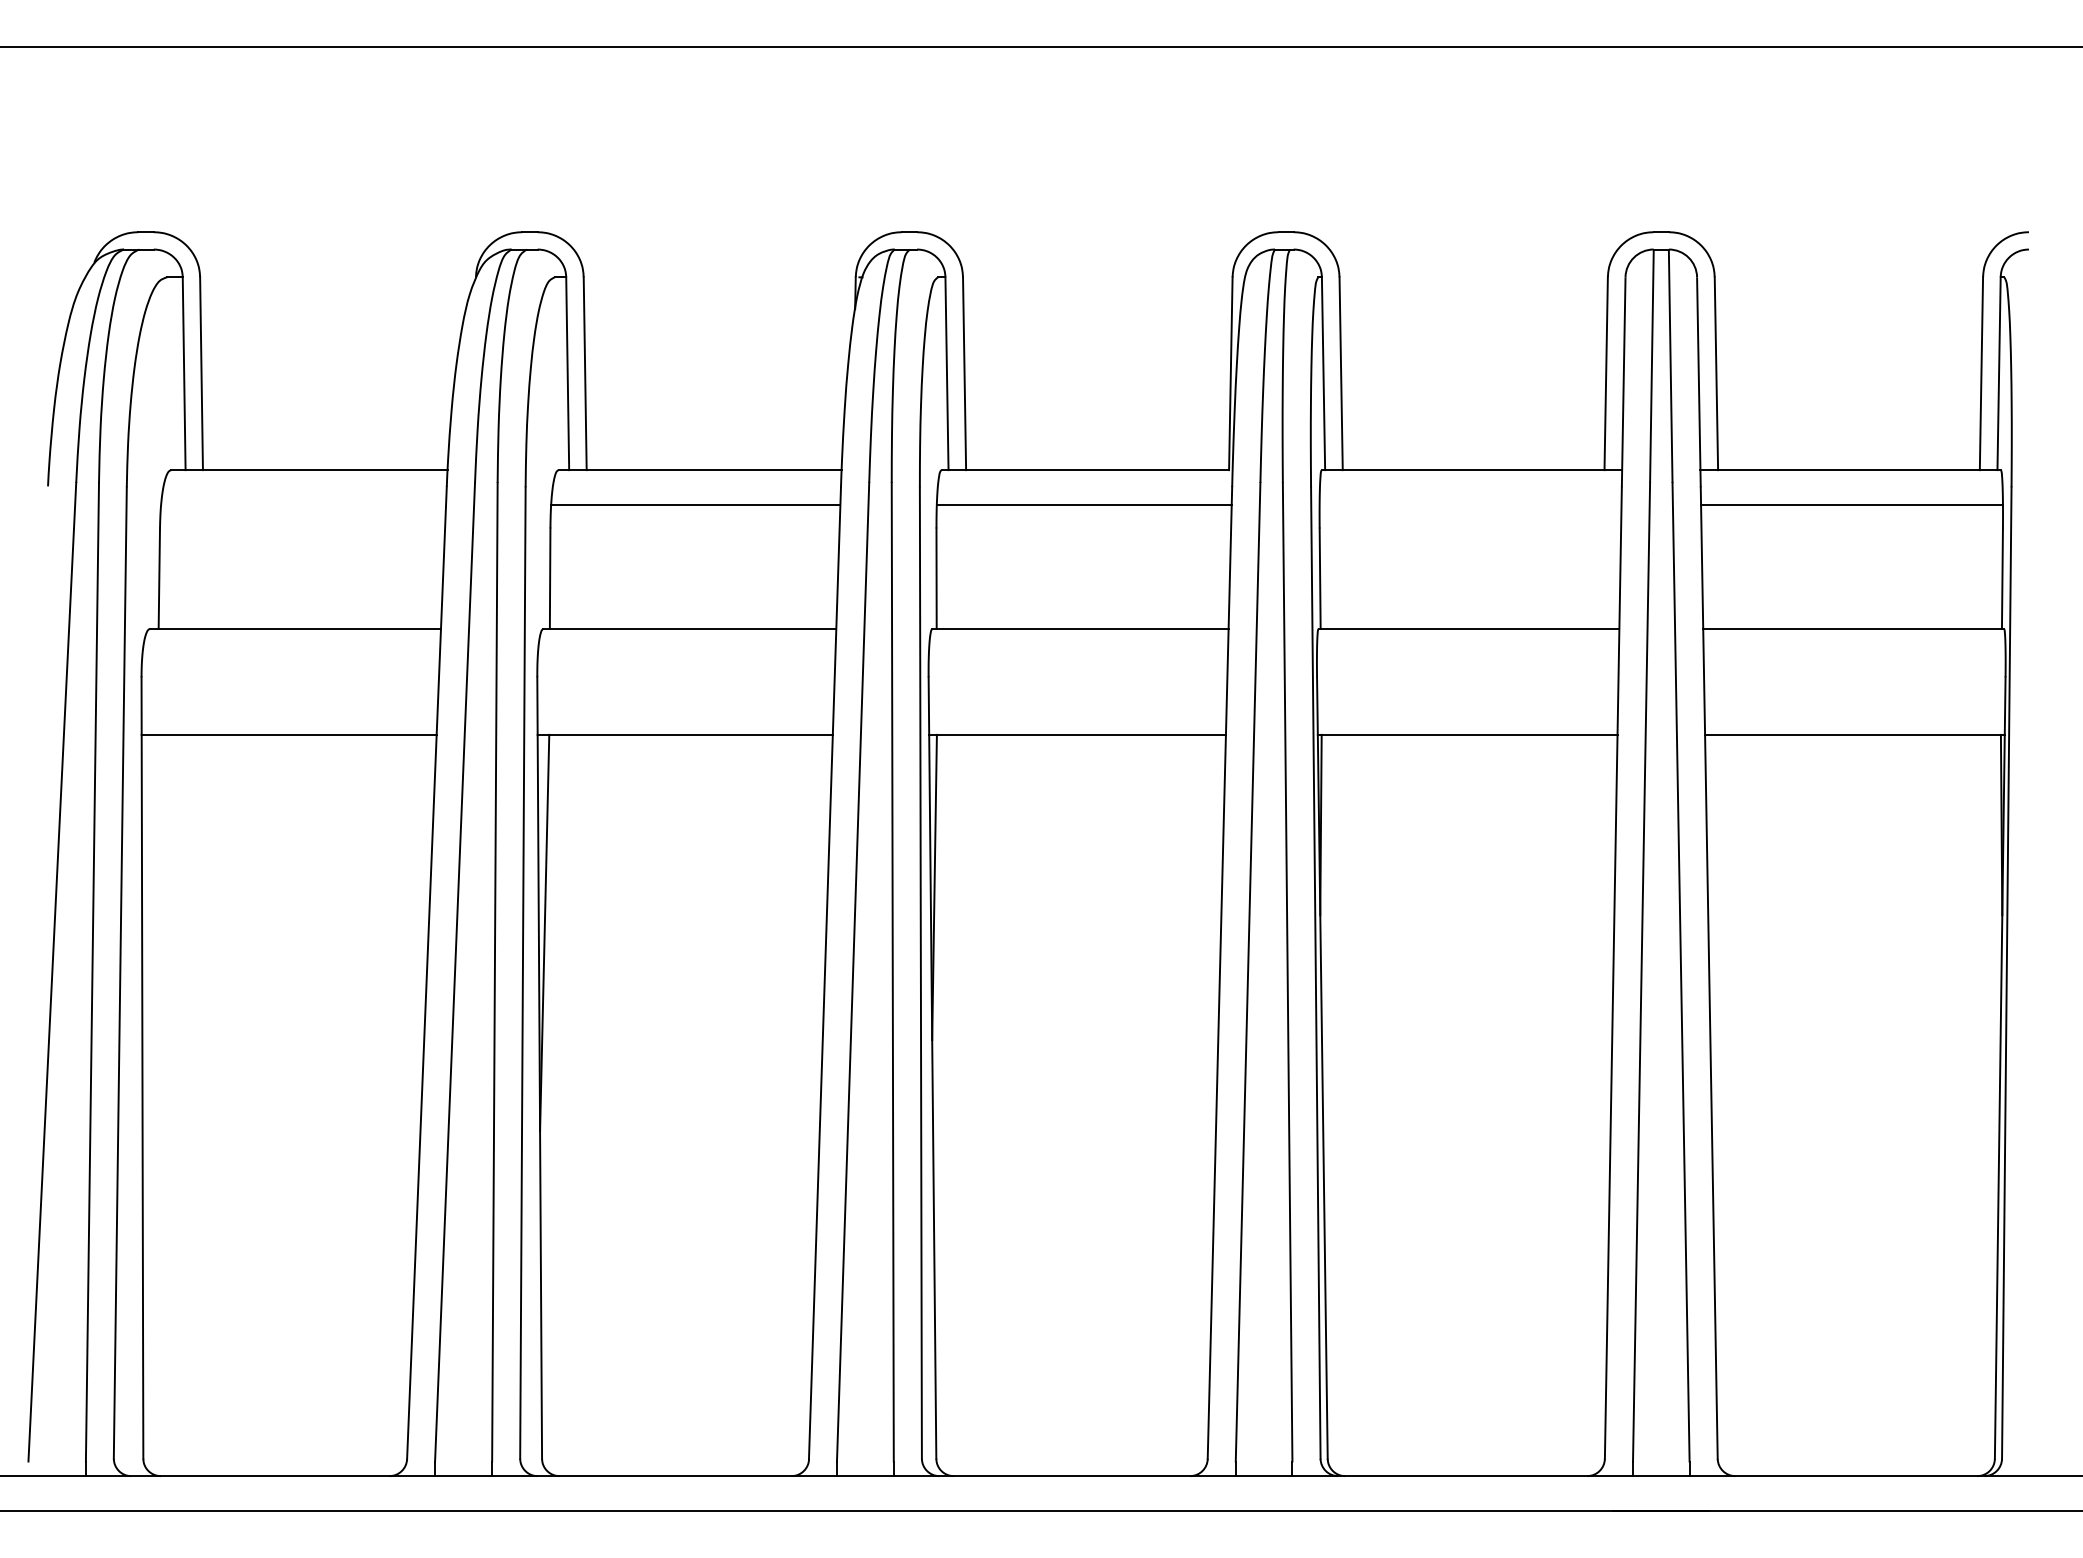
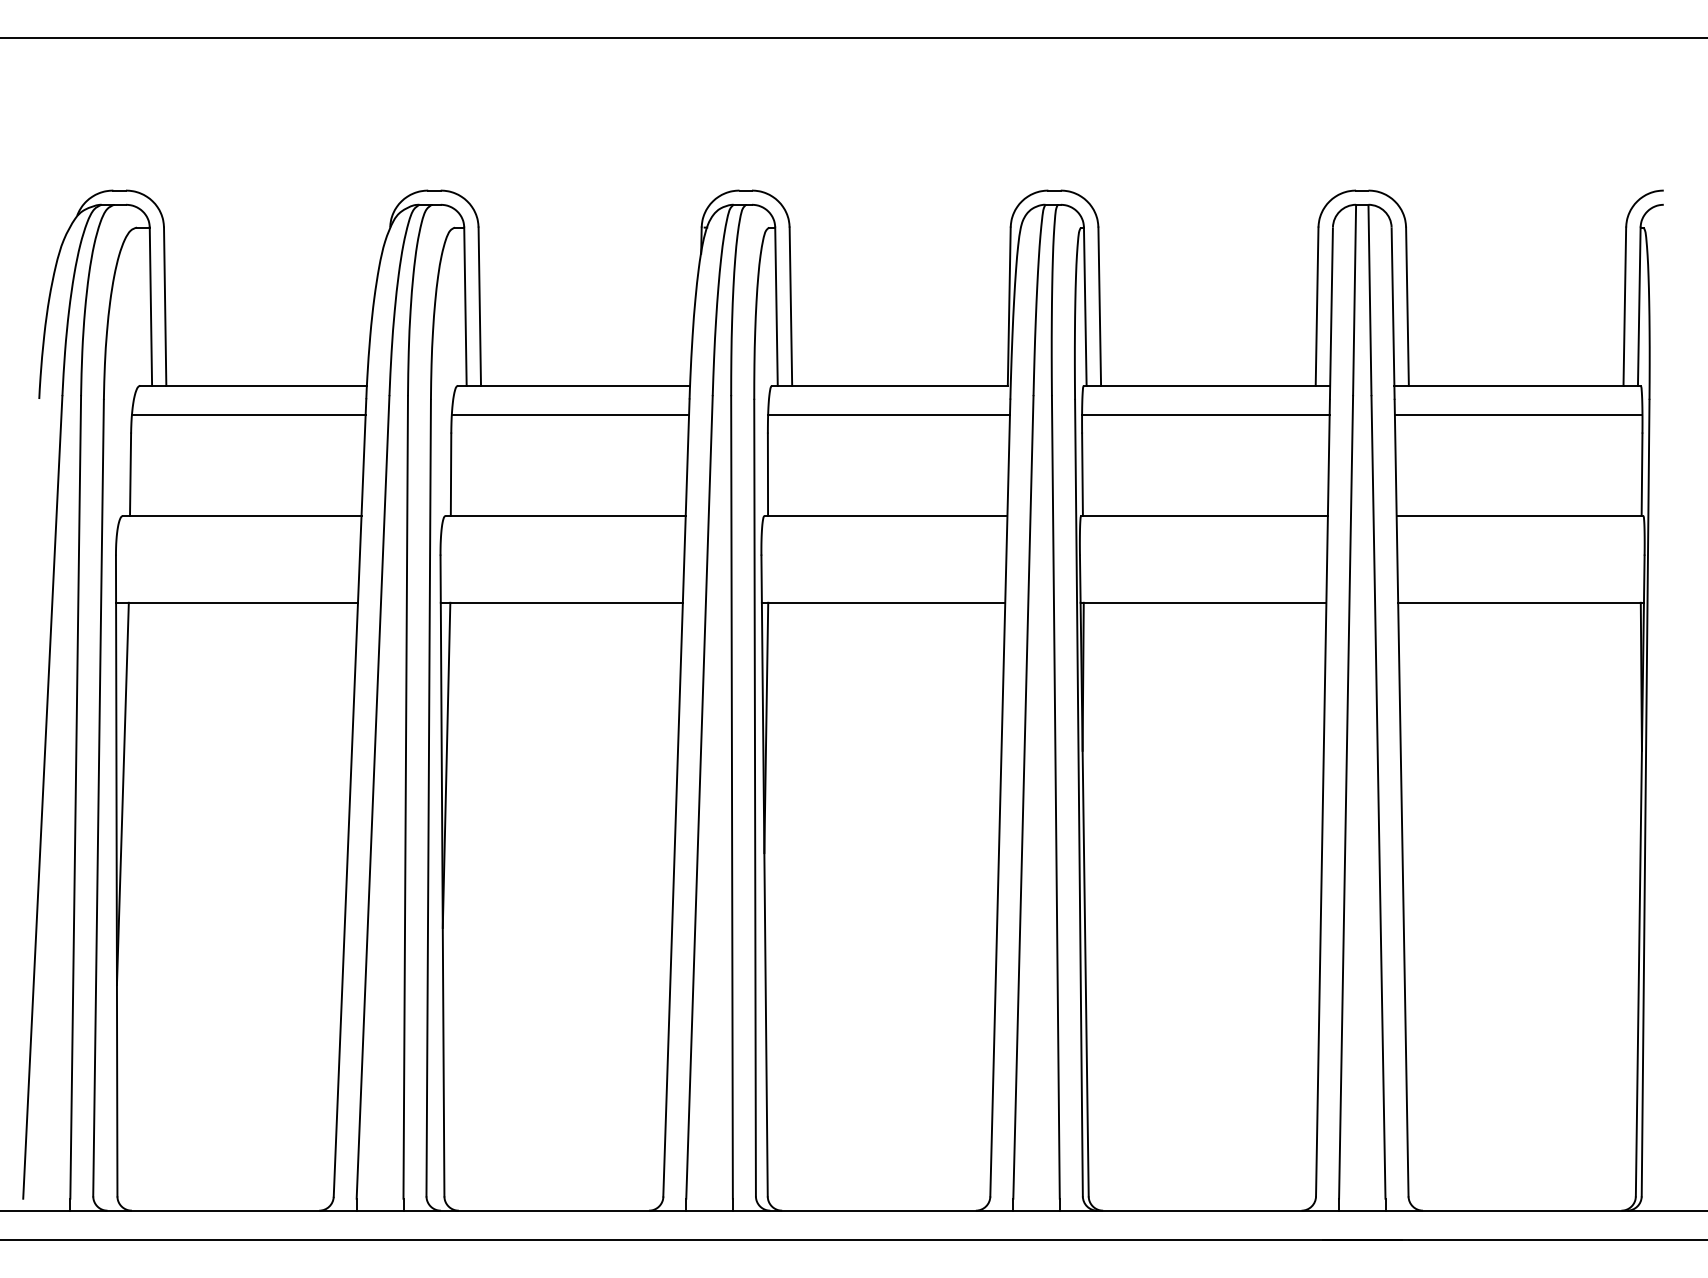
line: (303, 505) -> (248, 414), added
line: (1470, 505) -> (1205, 414), added
line: (149, 967) -> (122, 793), added

